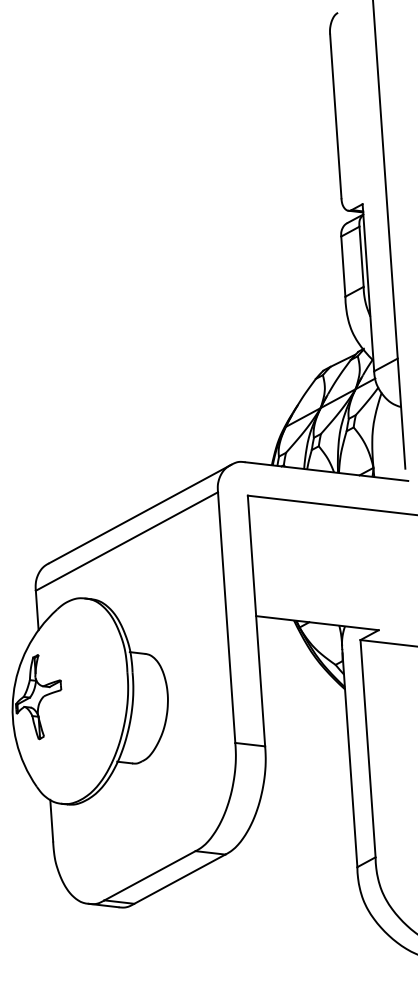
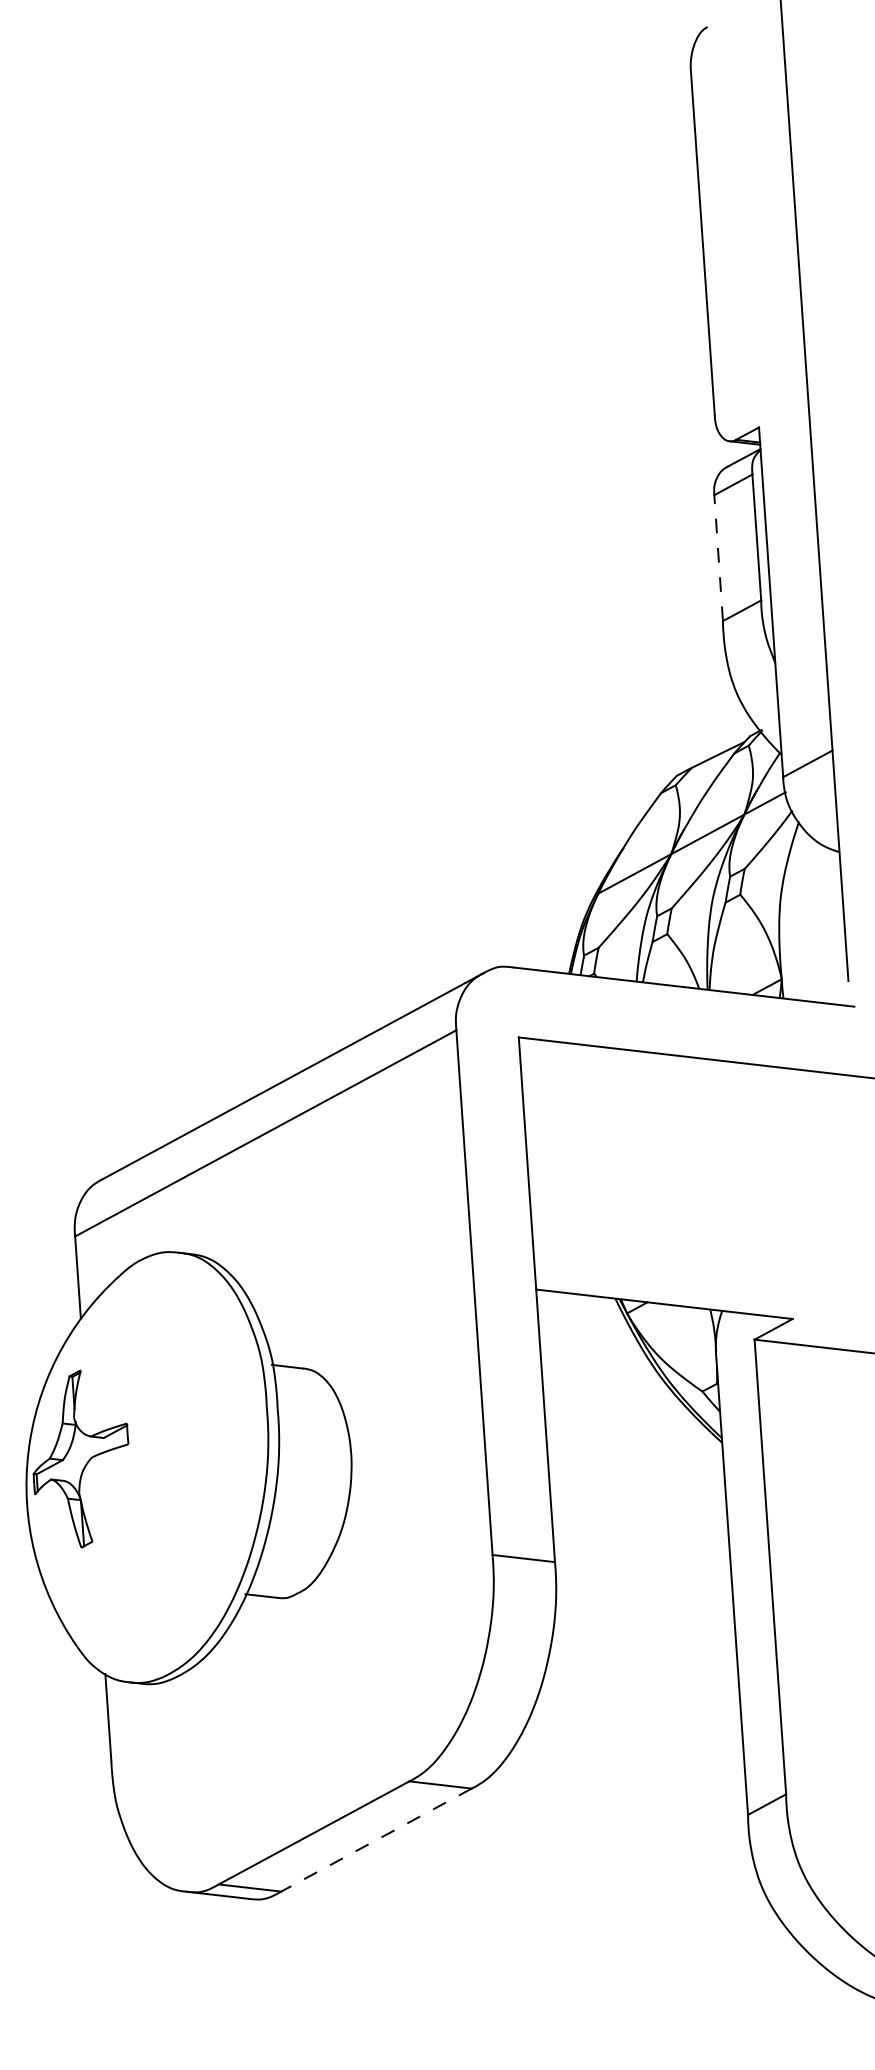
line: (343, 266) -> (718, 557), solid -> dashed
line: (179, 879) -> (375, 1840), solid -> dashed

